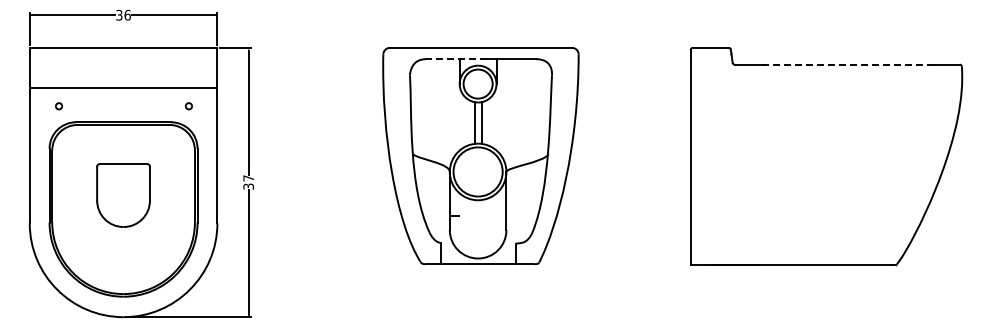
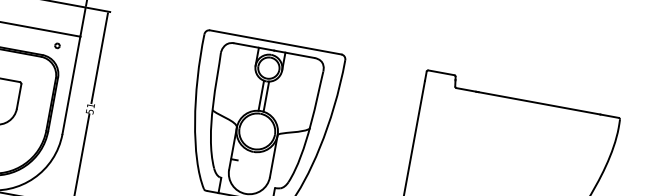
line: (453, 59) -> (254, 47), dashed -> solid
line: (848, 64) -> (538, 103), dashed -> solid
text: (248, 182) -> (90, 108), 37 -> 51

